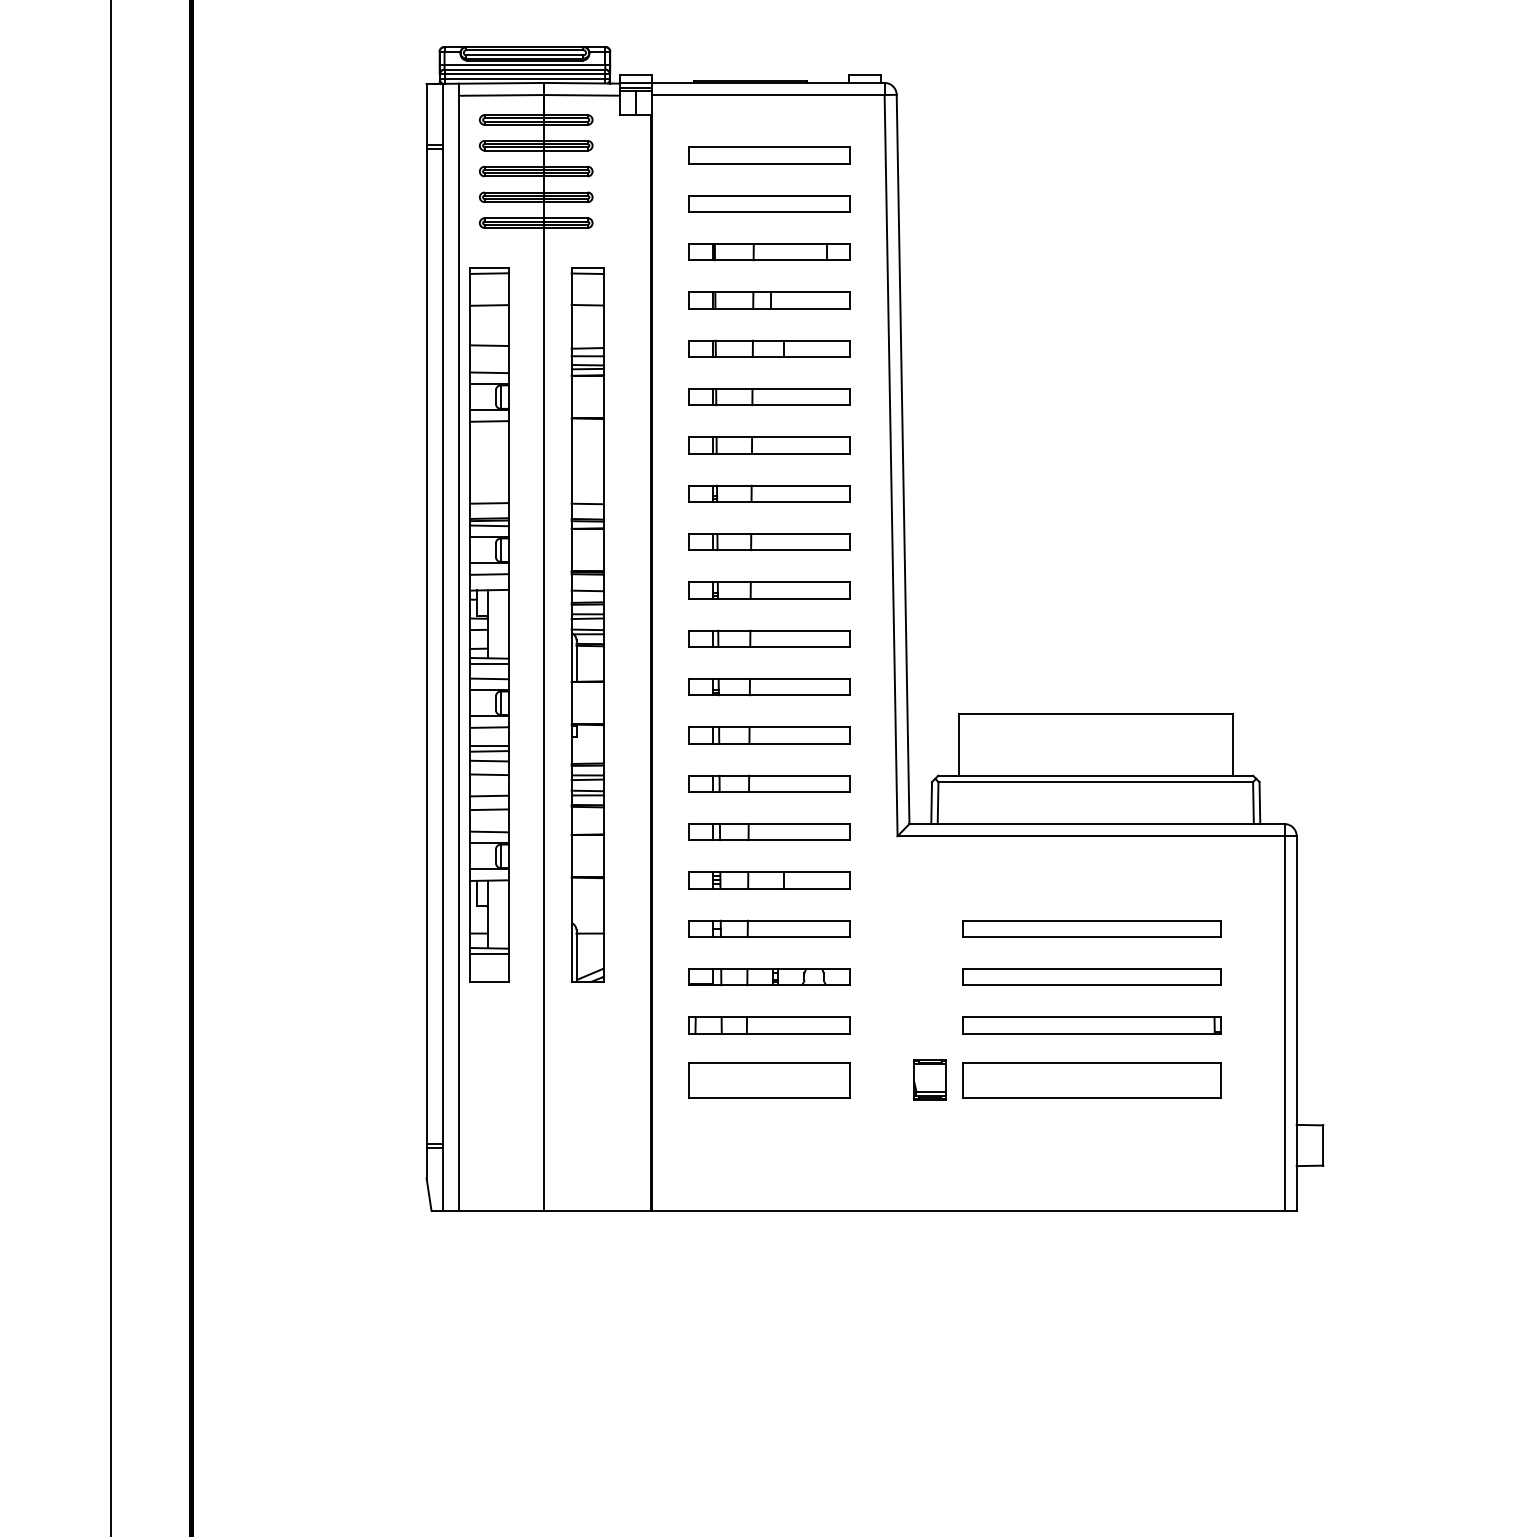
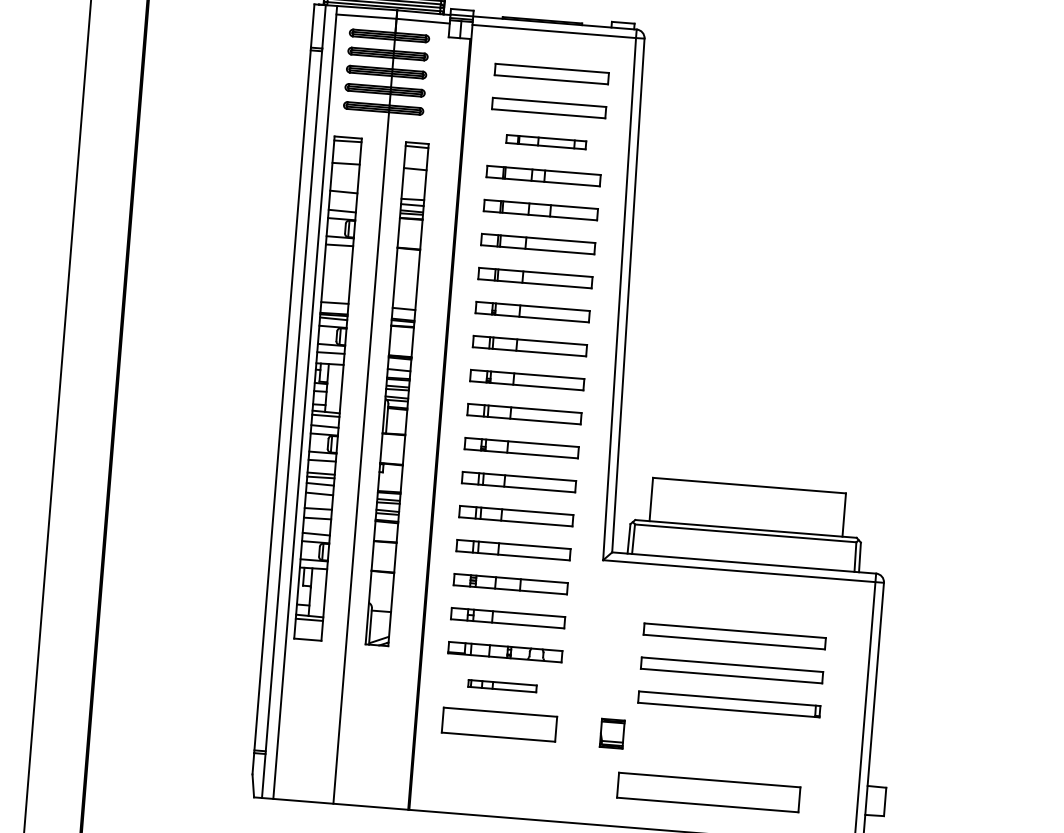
part: (769, 252) -> (546, 142), size x0.7
part: (769, 1025) -> (502, 686), size x0.6
part: (1091, 1080) -> (708, 792), moved

